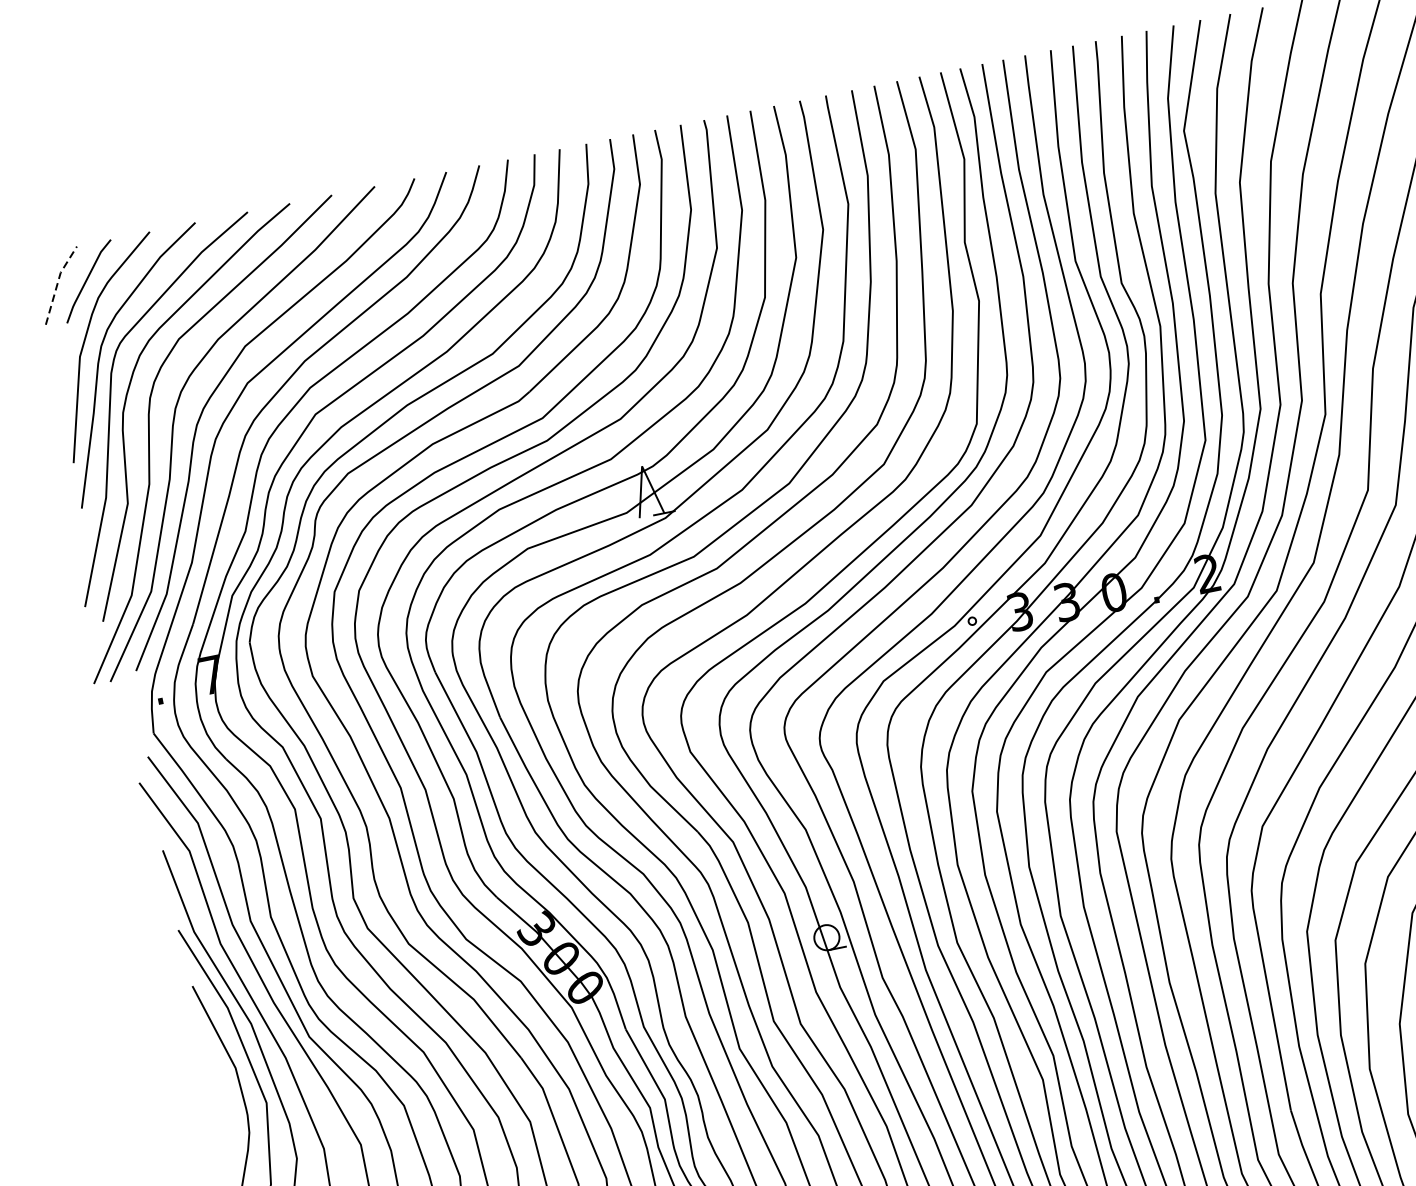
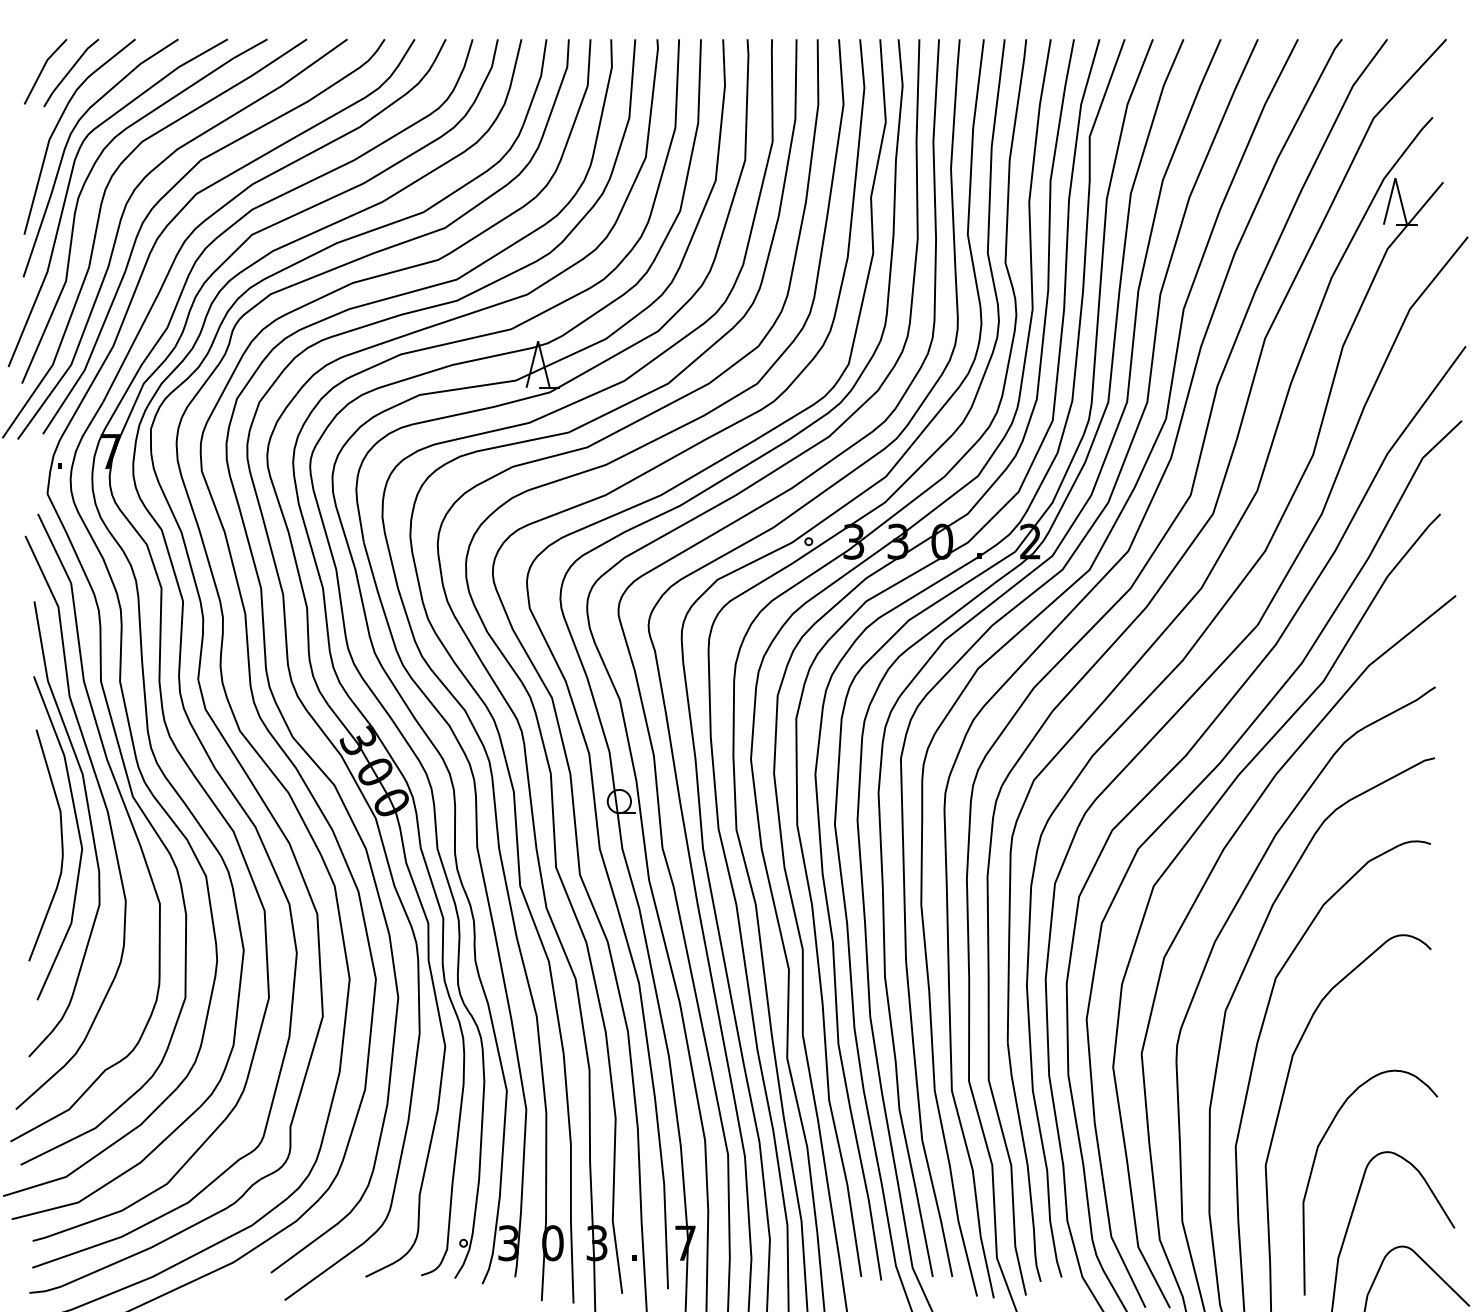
line: (57, 282) -> (42, 68), dashed -> solid

